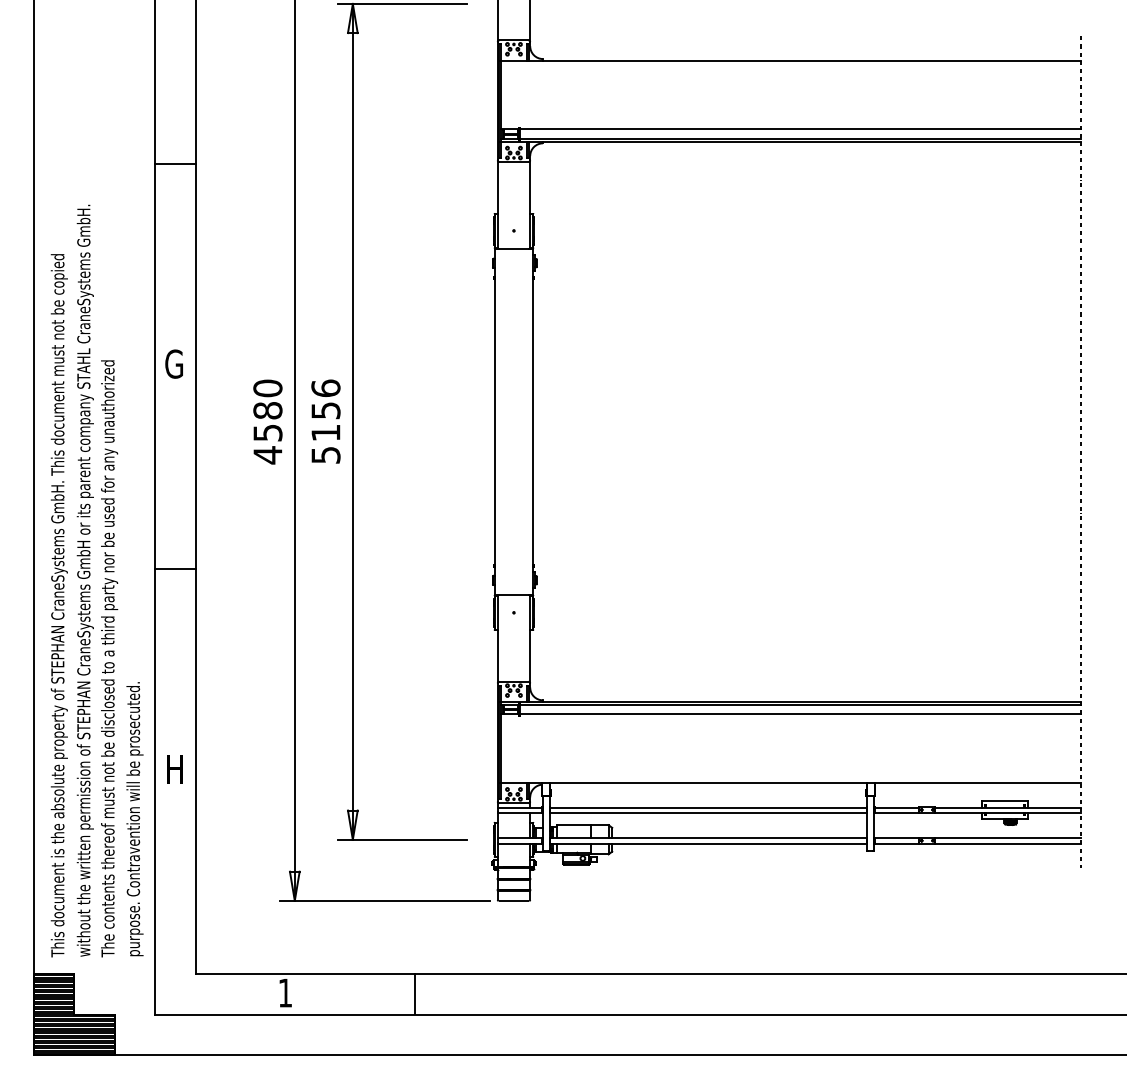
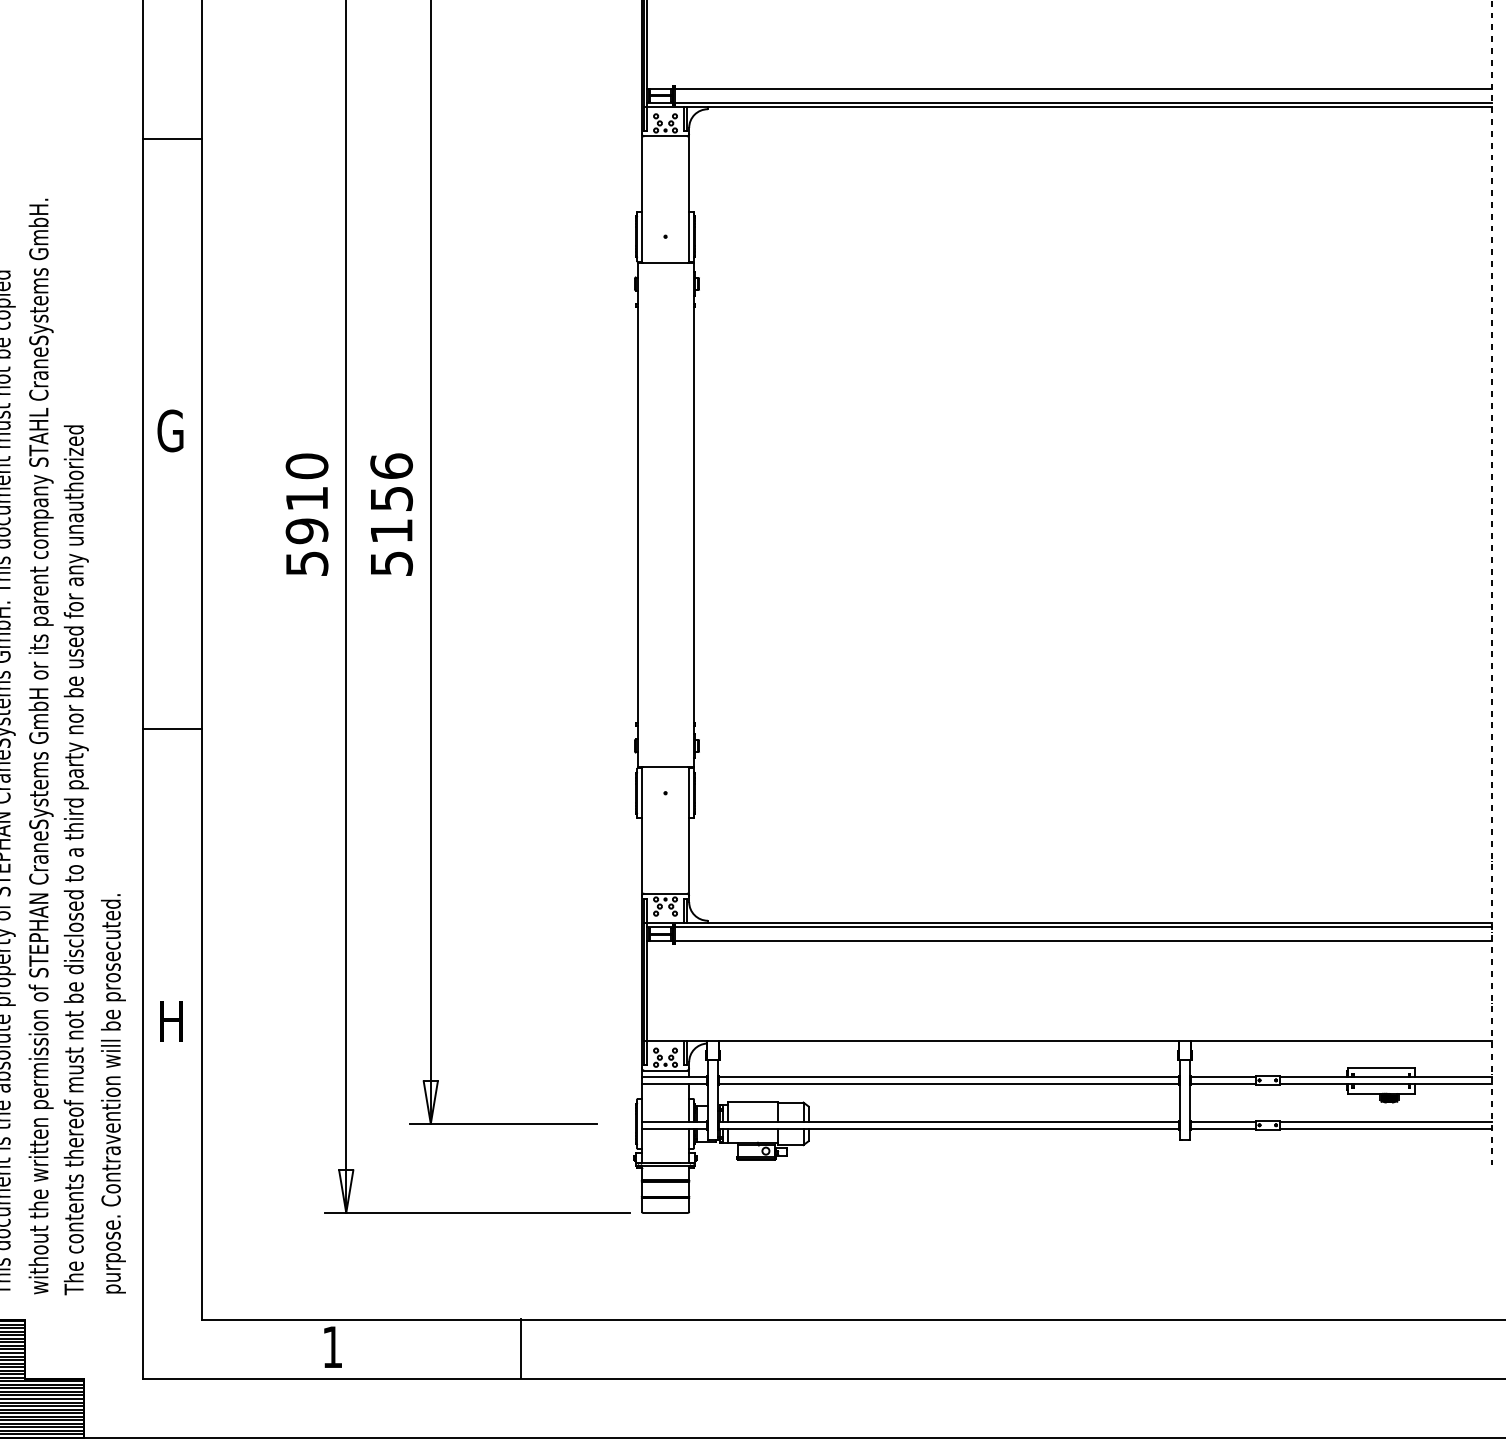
text: (267, 433) -> (306, 531), 4580 -> 5910

